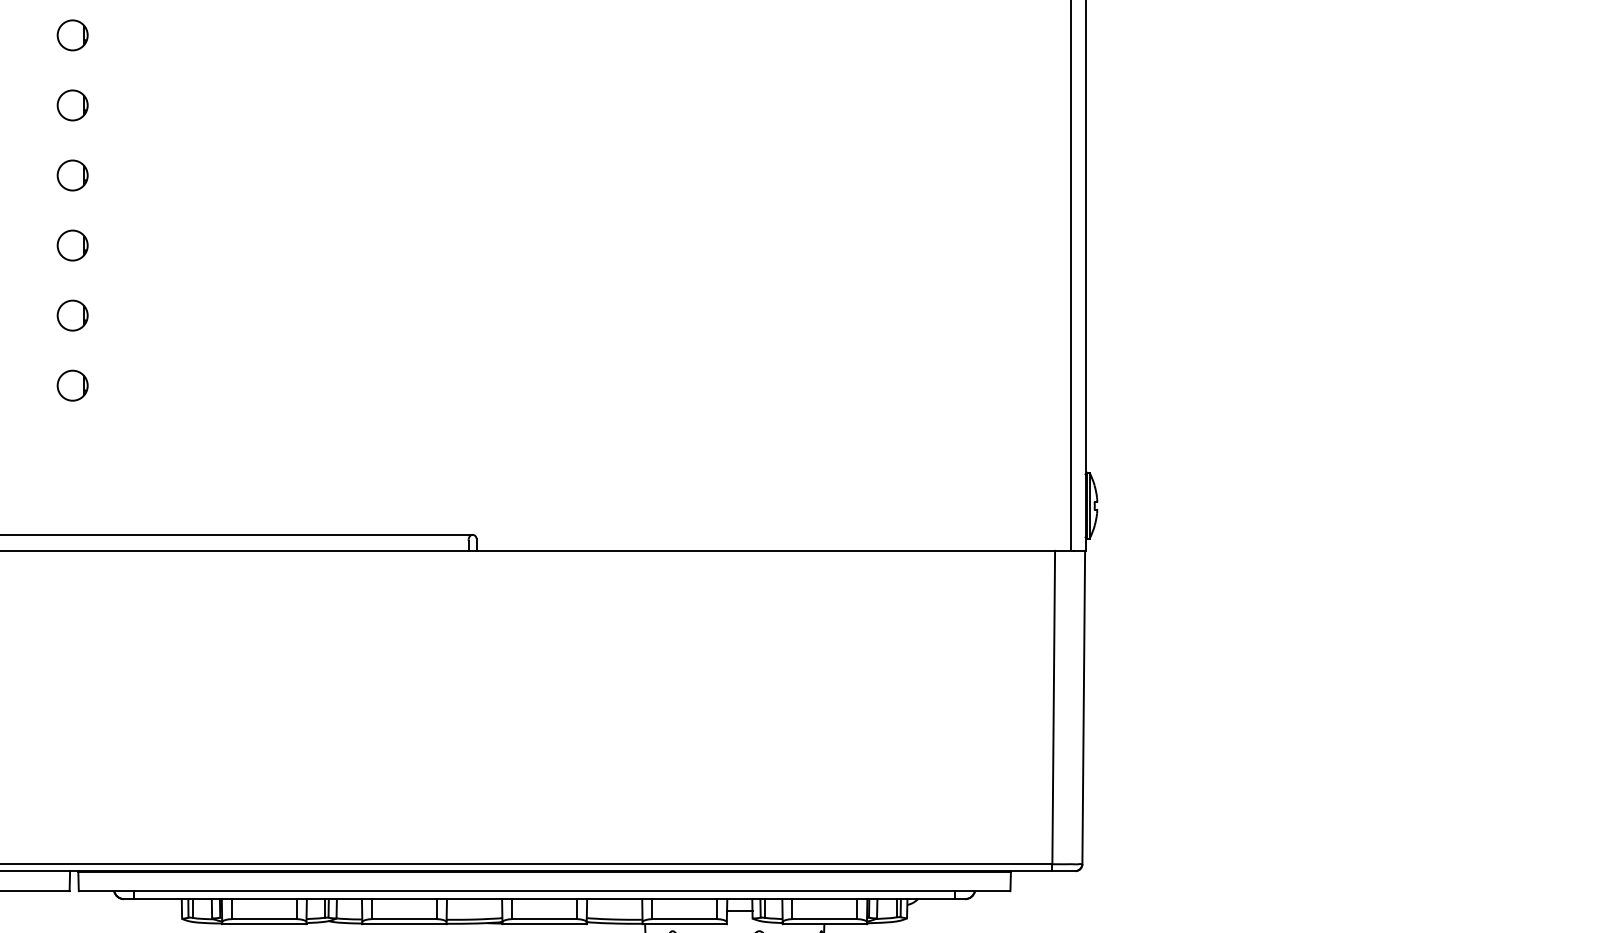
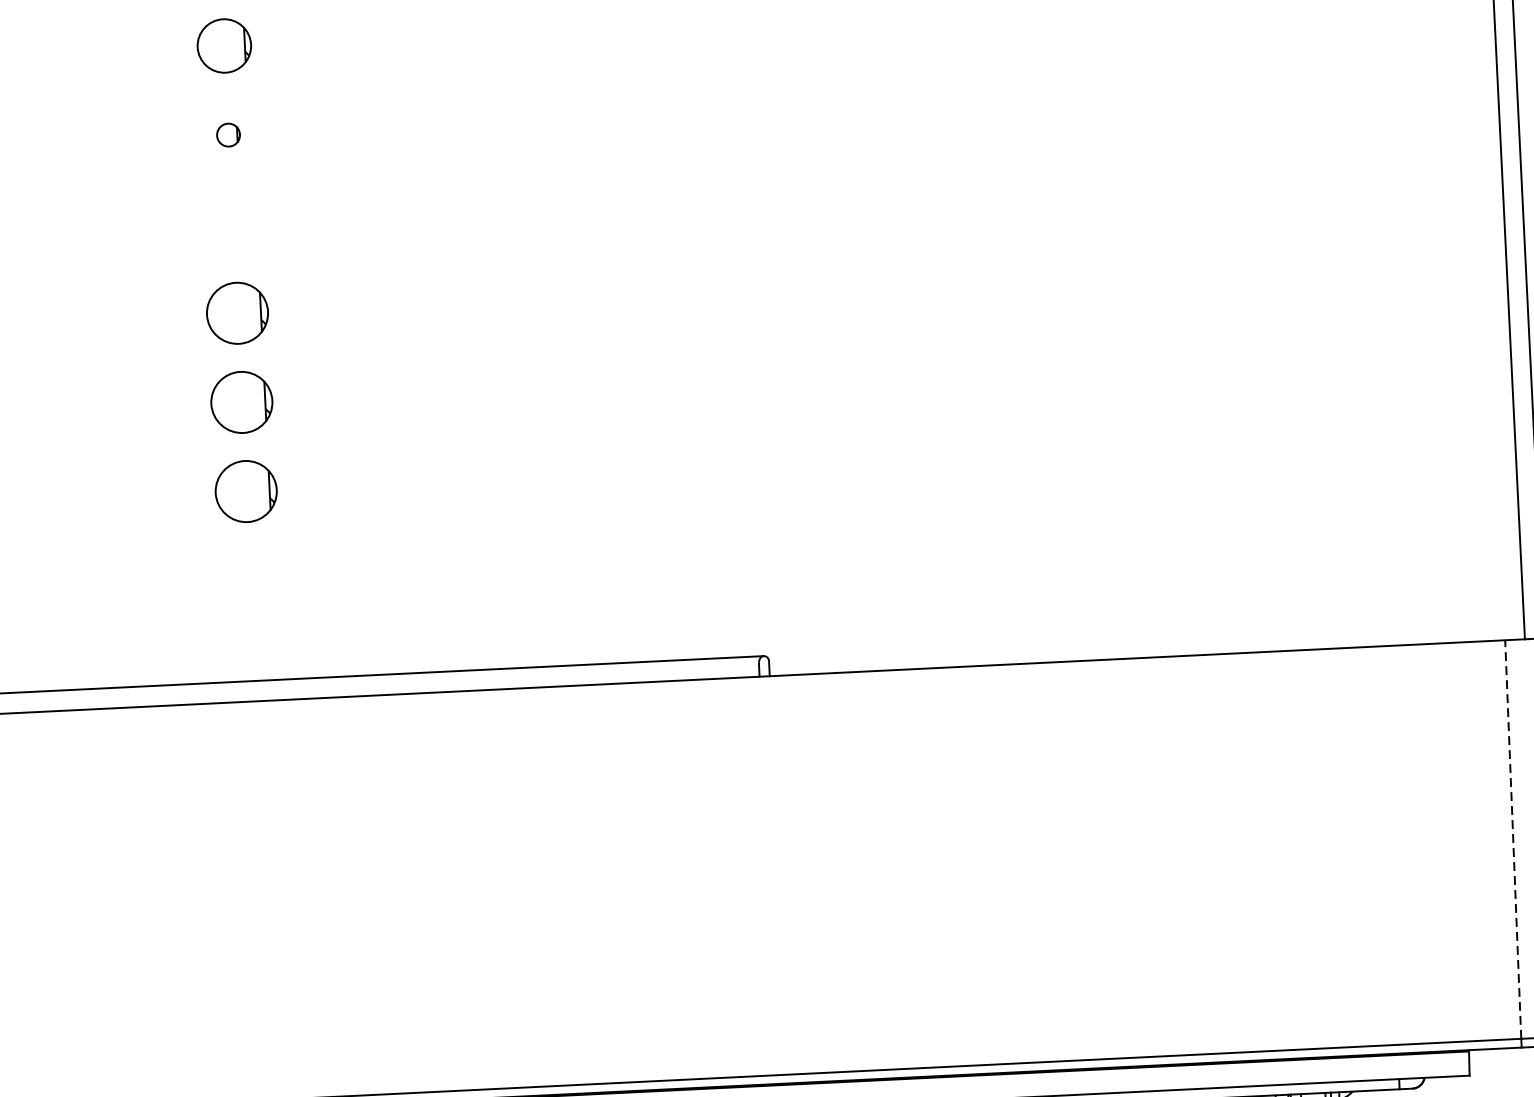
part: (72, 35) -> (224, 46), size x1.4
part: (72, 105) -> (228, 135), size x0.6
part: (72, 175) -> (232, 224), removed
part: (72, 245) -> (237, 313), size x1.6
part: (72, 315) -> (241, 402), size x1.6
part: (72, 385) -> (245, 491), size x1.6
line: (1053, 707) -> (1512, 839), solid -> dashed

